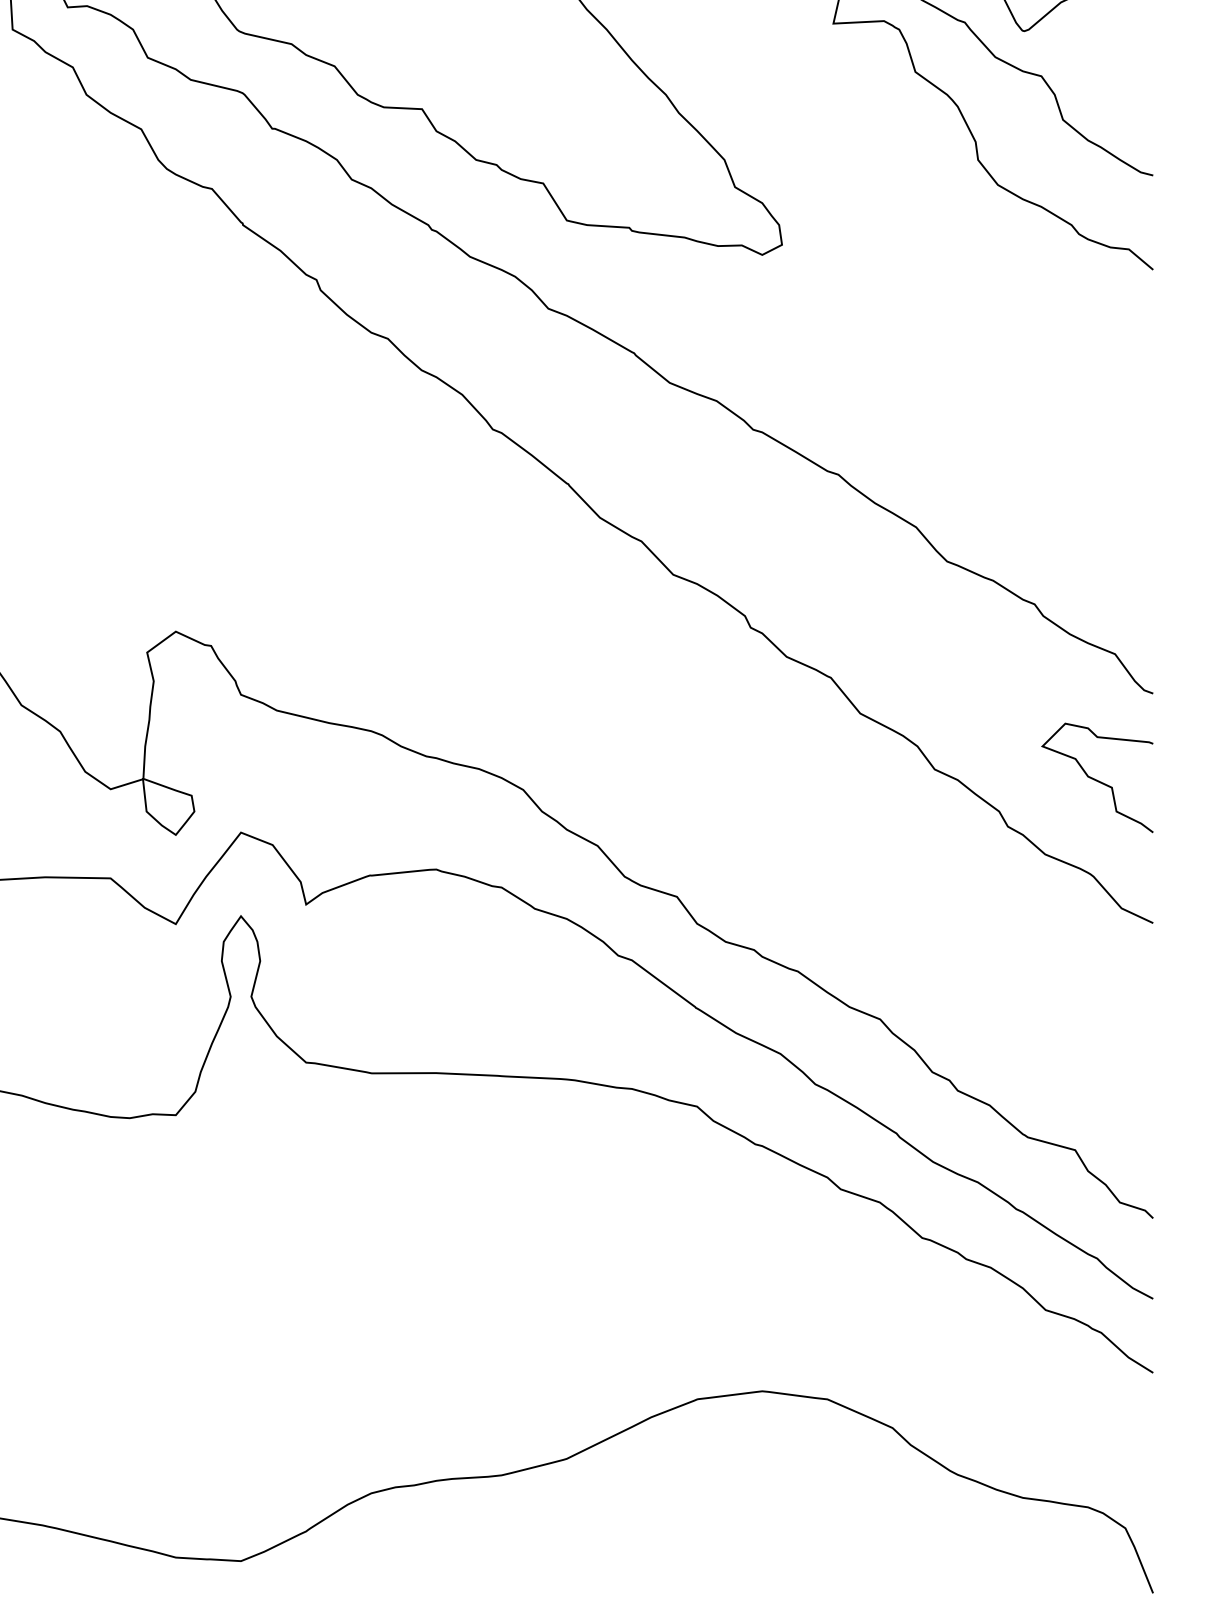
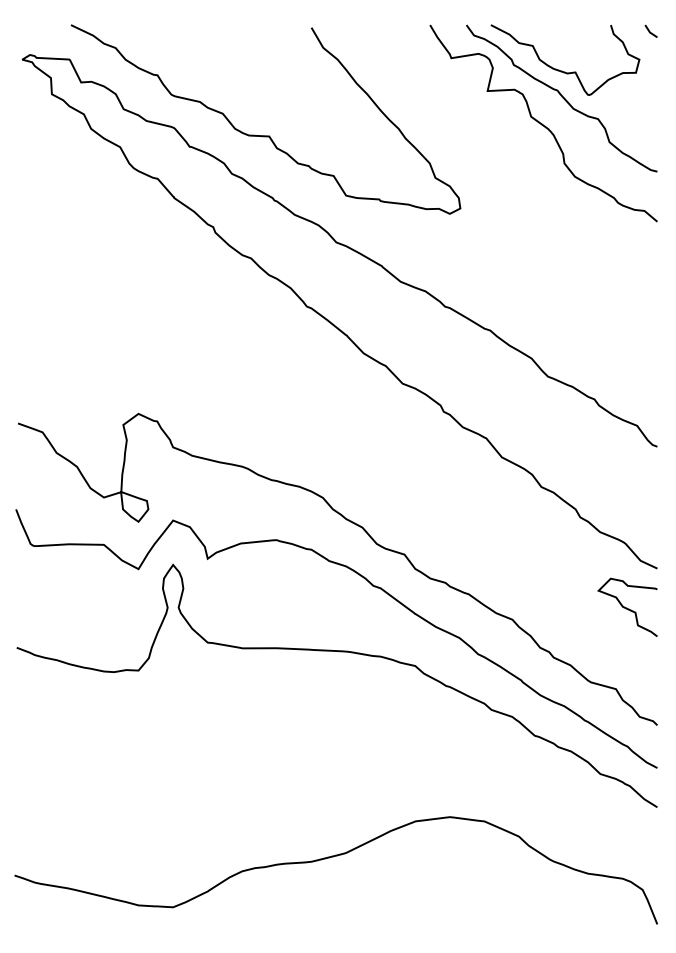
curve: (1094, 777) -> (626, 607), moved

